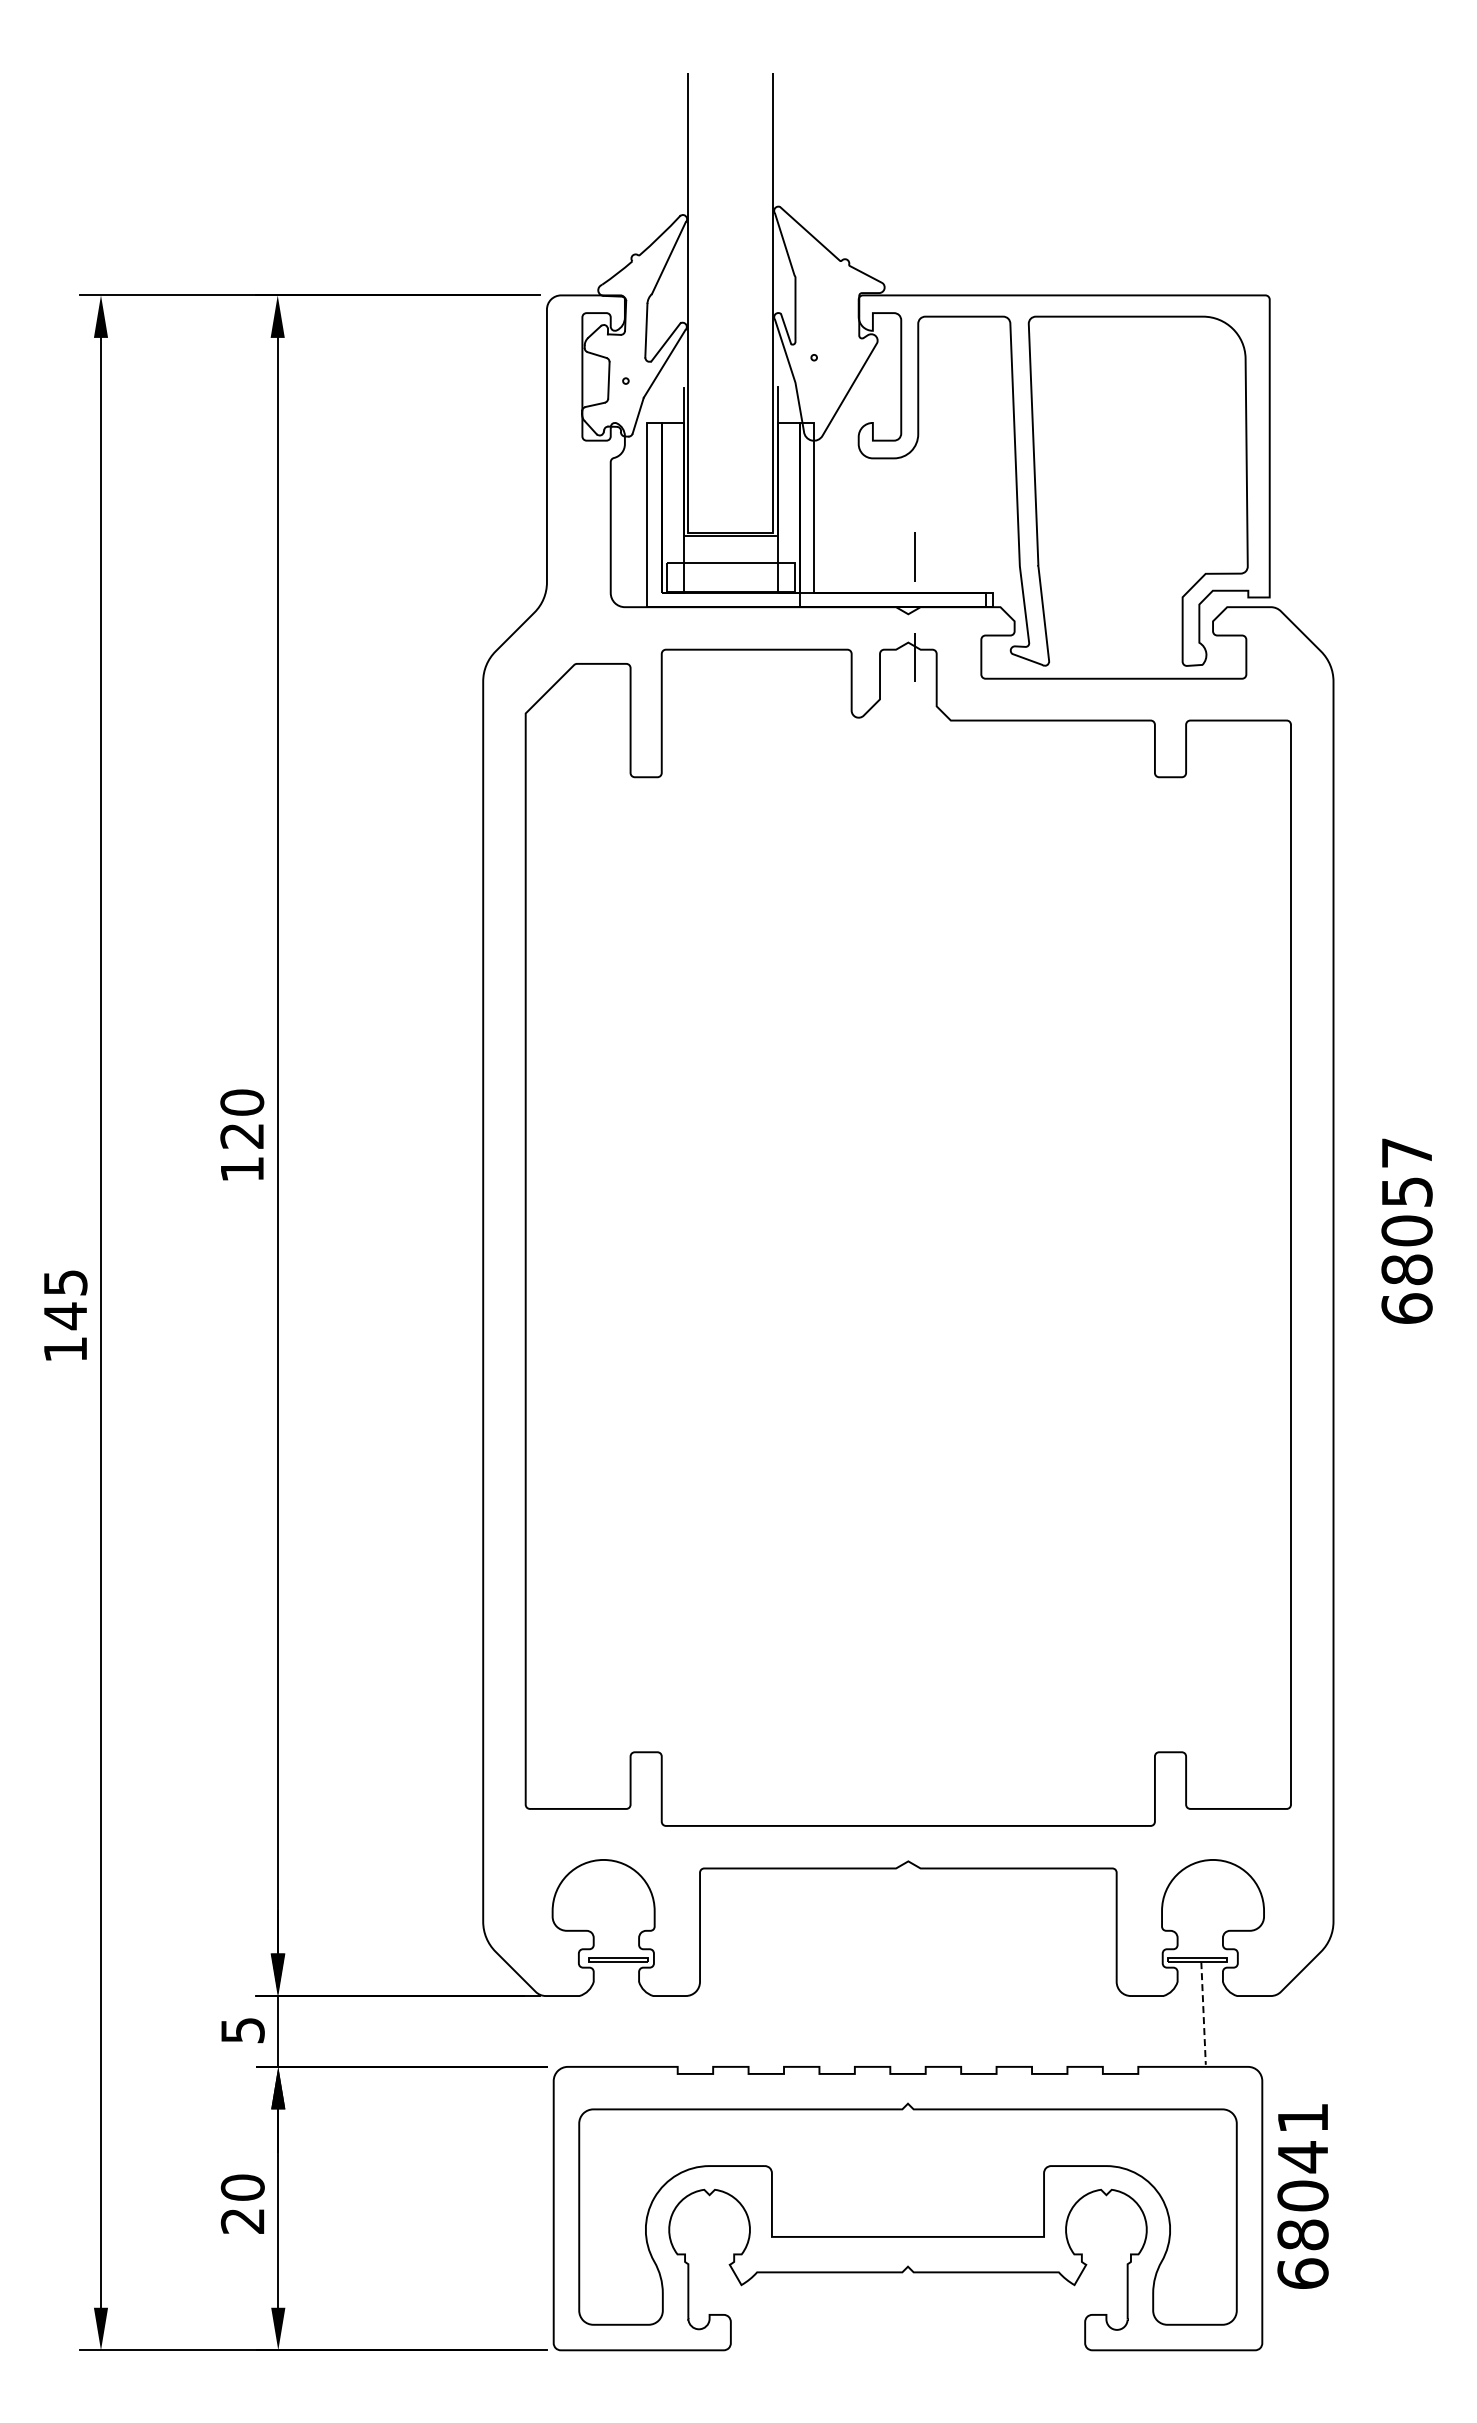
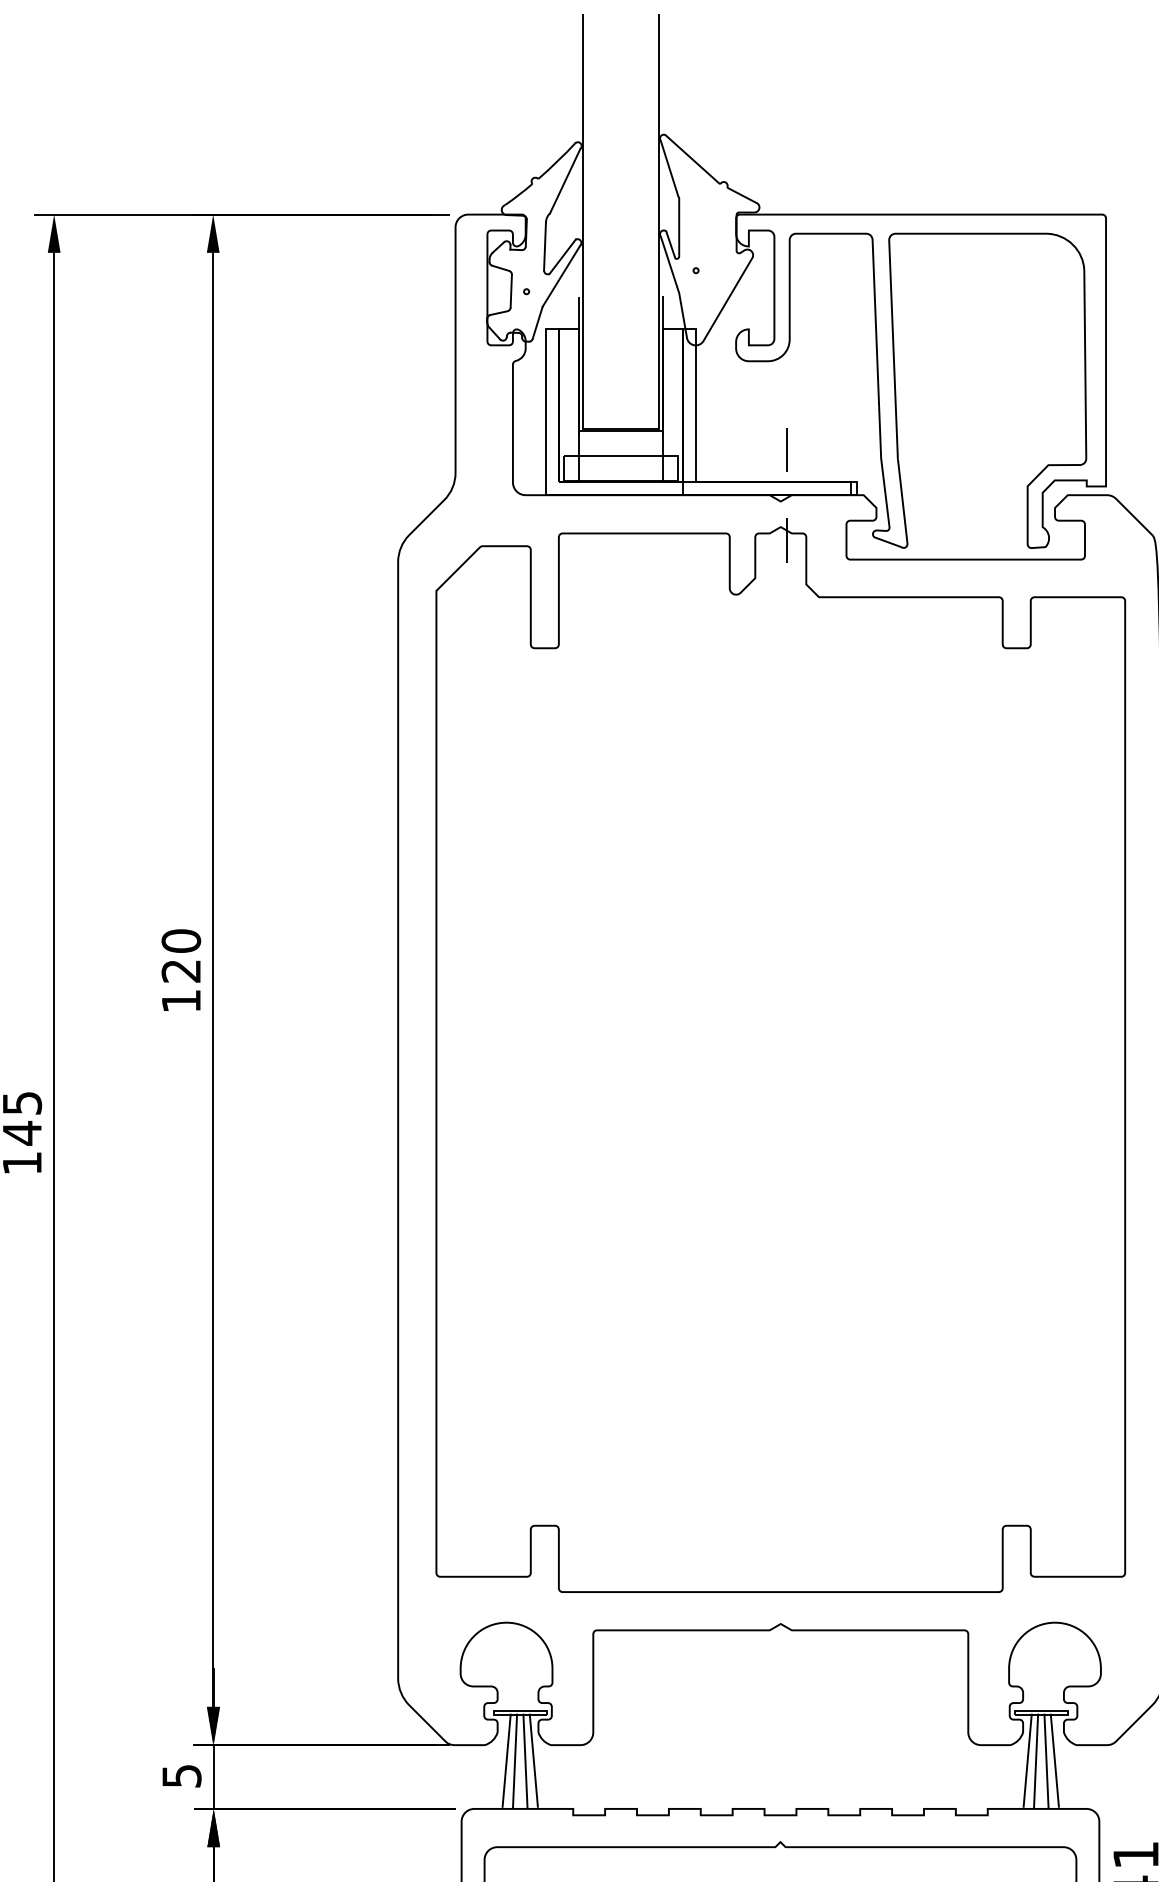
line: (603, 2013) -> (506, 1760), added
line: (612, 2013) -> (514, 1760), added
line: (624, 2013) -> (525, 1760), added
line: (633, 2013) -> (533, 1760), added
line: (1182, 2013) -> (1027, 1760), added
line: (1191, 2013) -> (1035, 1760), added
line: (1203, 2013) -> (1046, 1760), dashed -> solid
line: (1212, 2013) -> (1054, 1760), added

